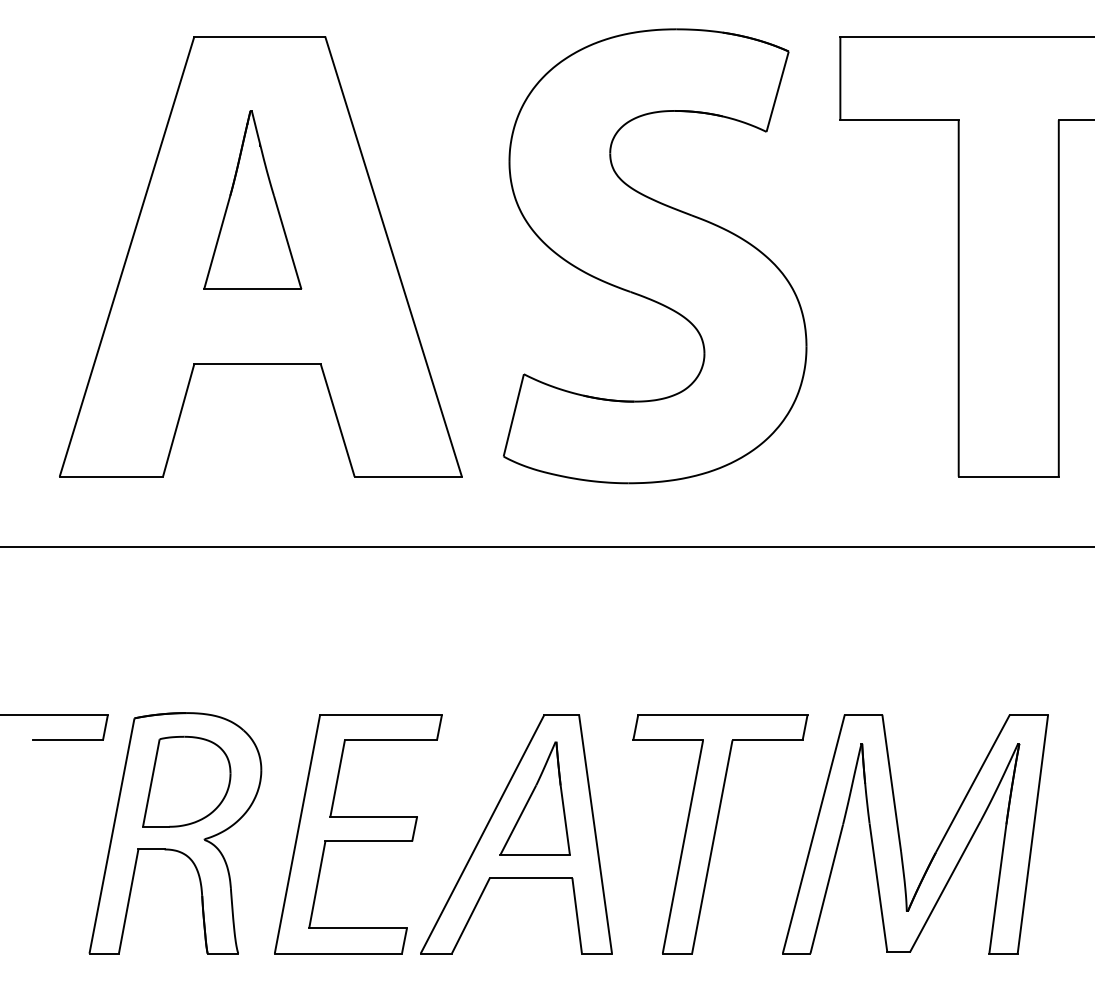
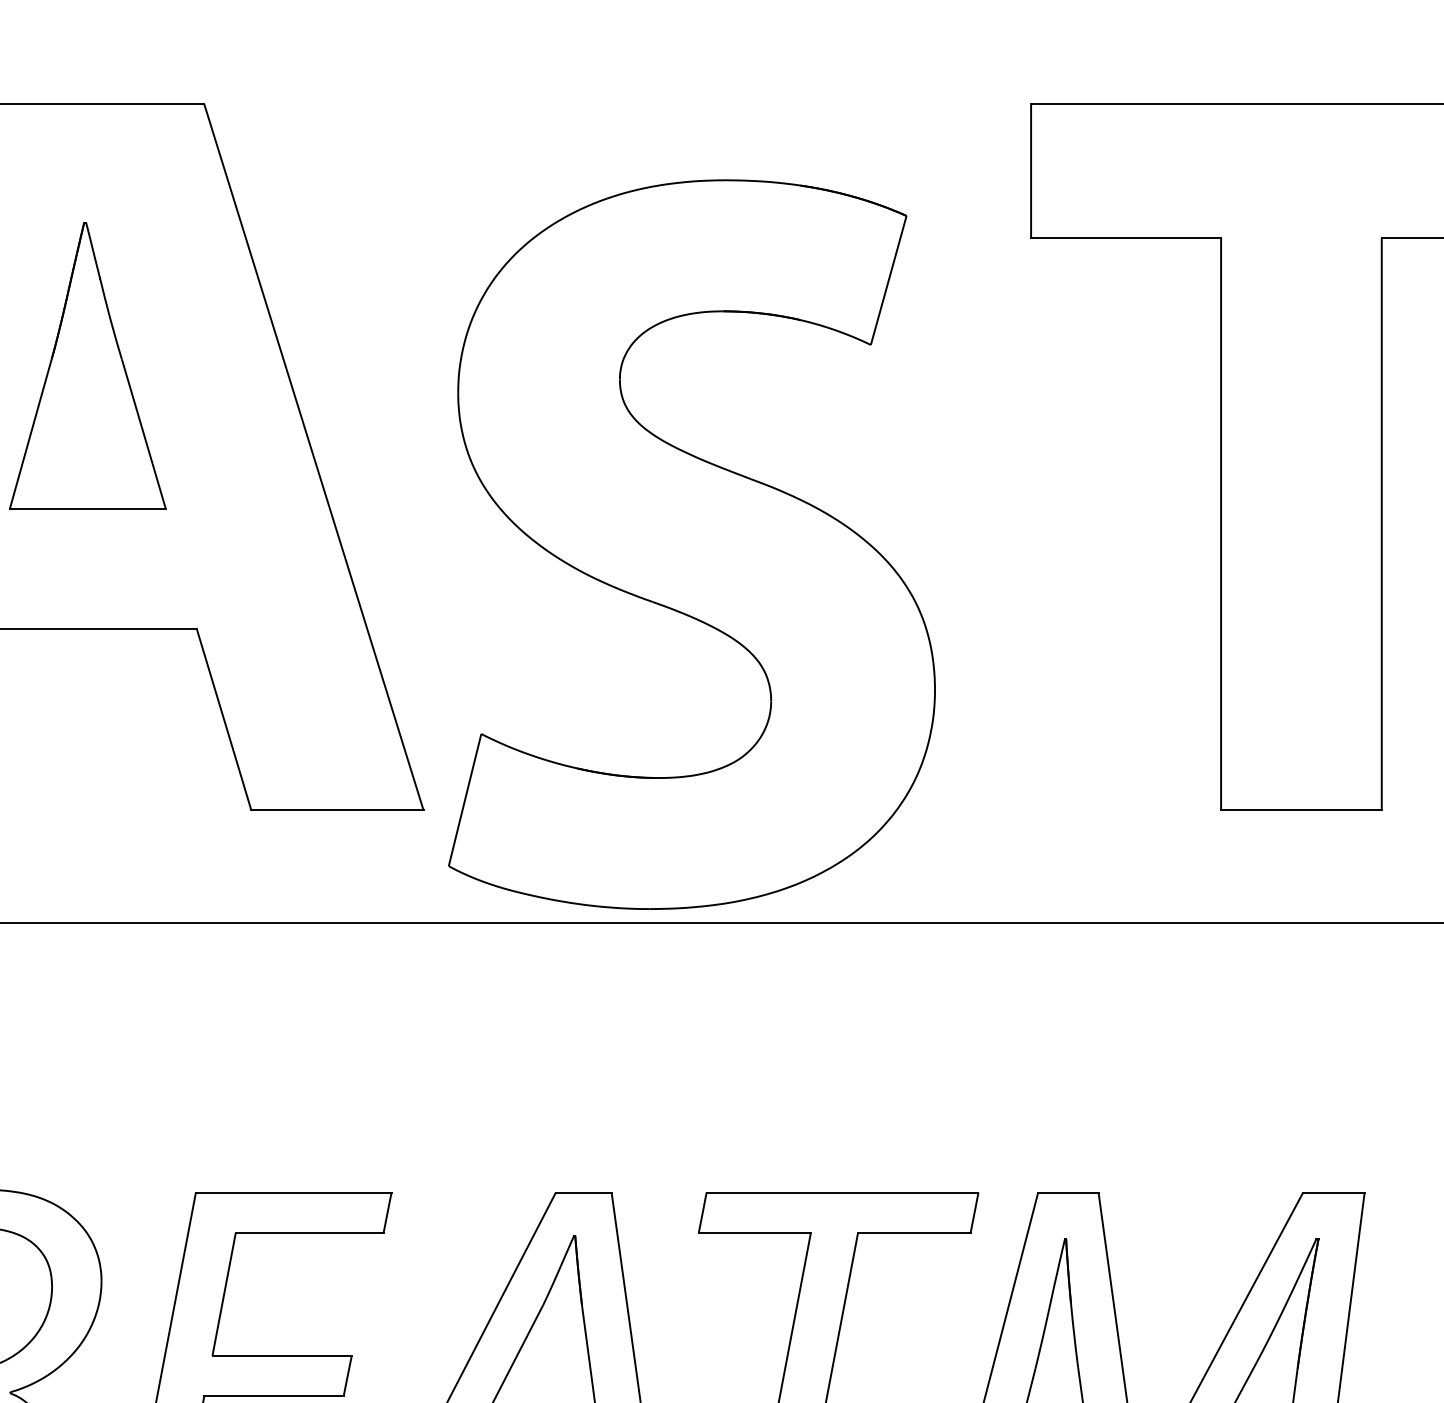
part: (655, 256) -> (692, 544), moved

